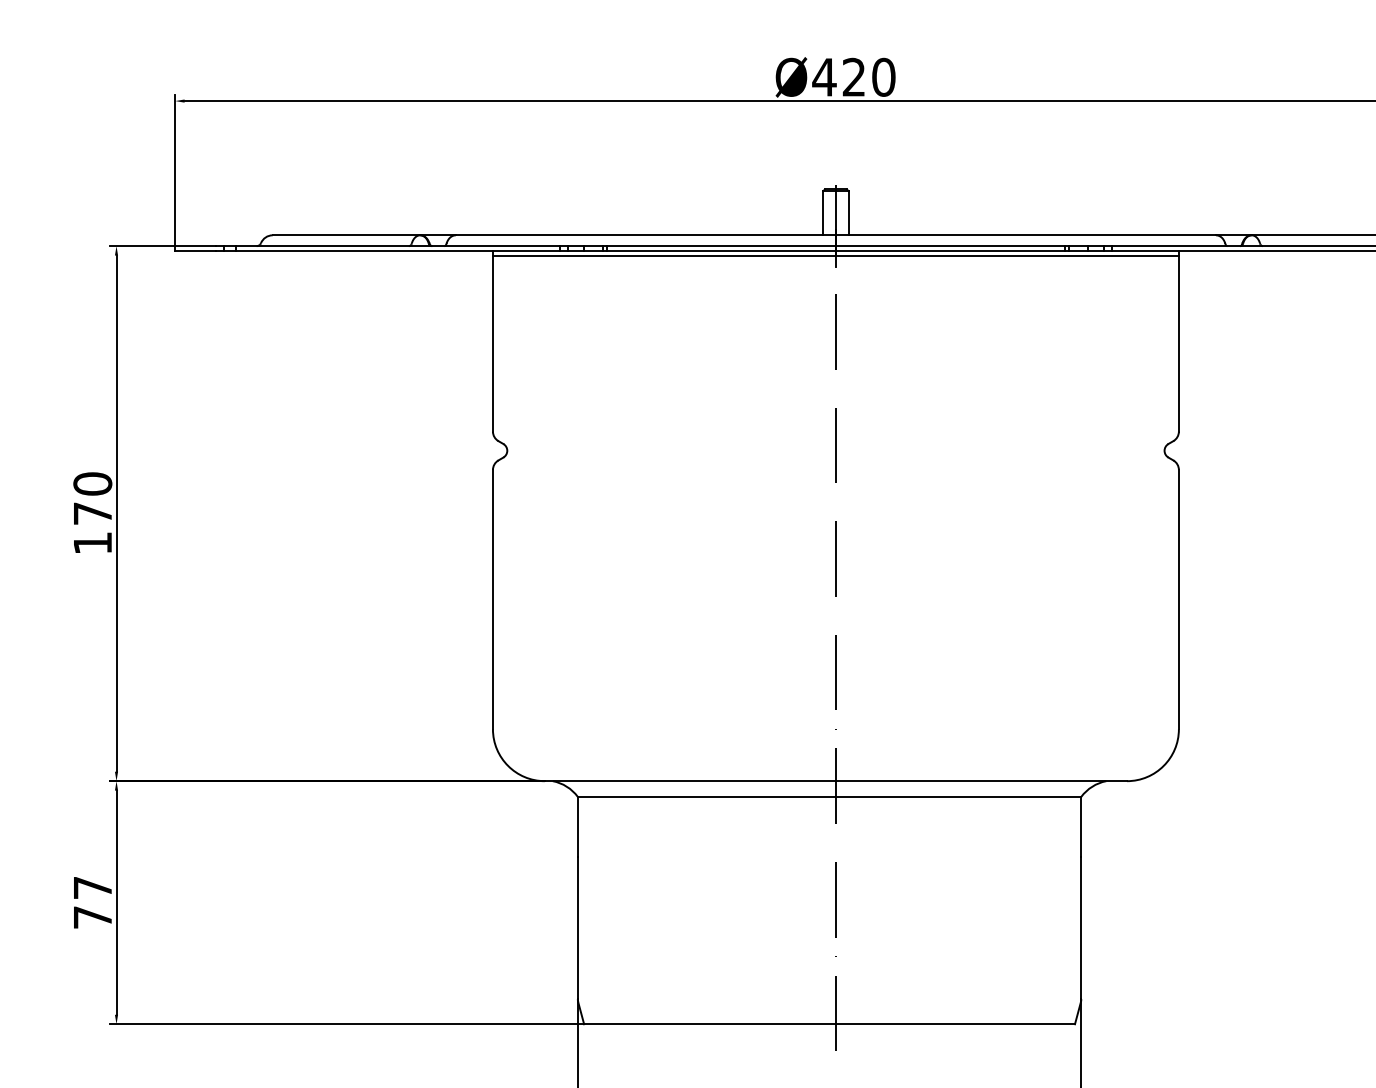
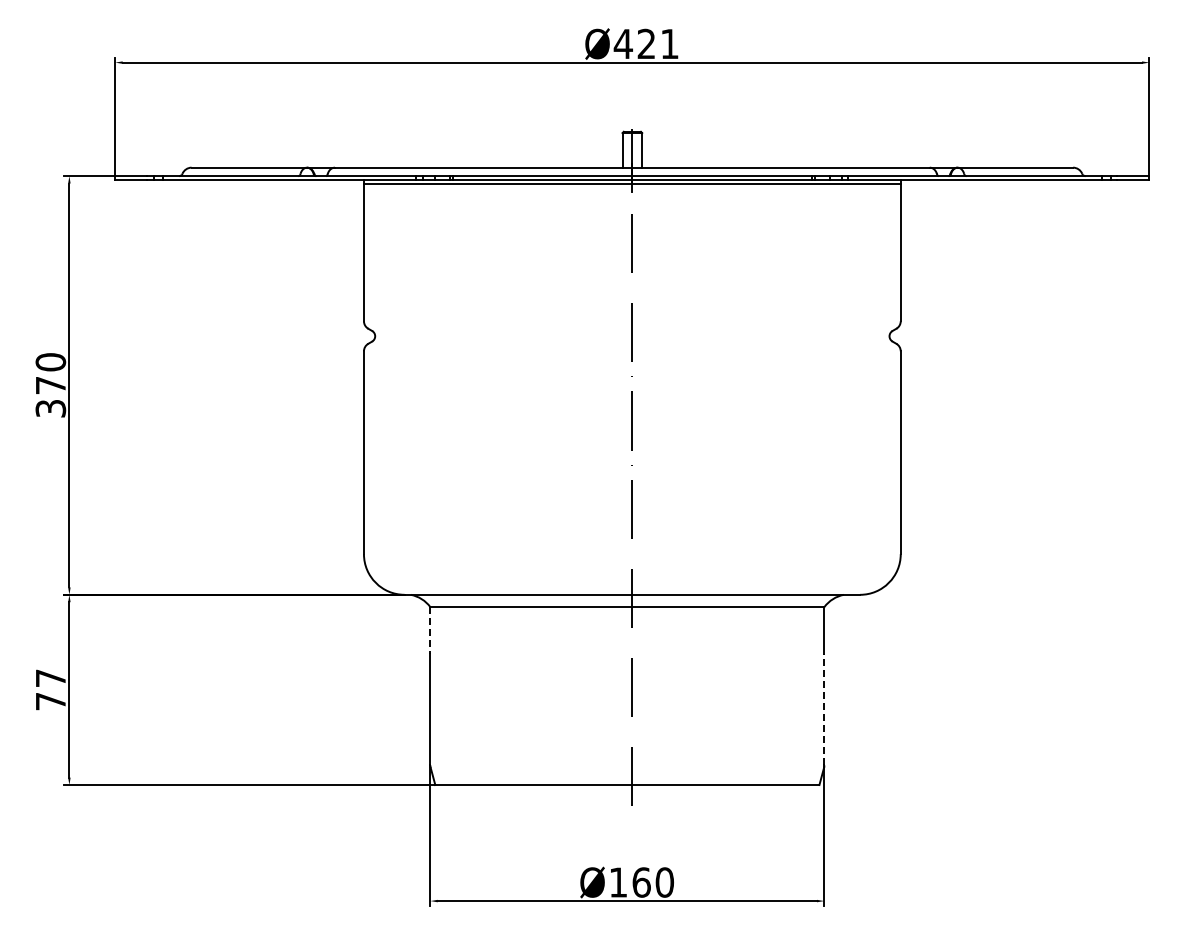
text: (883, 76) -> (669, 43), Ø420 -> Ø421
text: (92, 543) -> (50, 408), 170 -> 370
line: (577, 828) -> (430, 631), solid -> dashed
line: (1081, 927) -> (824, 709), solid -> dashed

